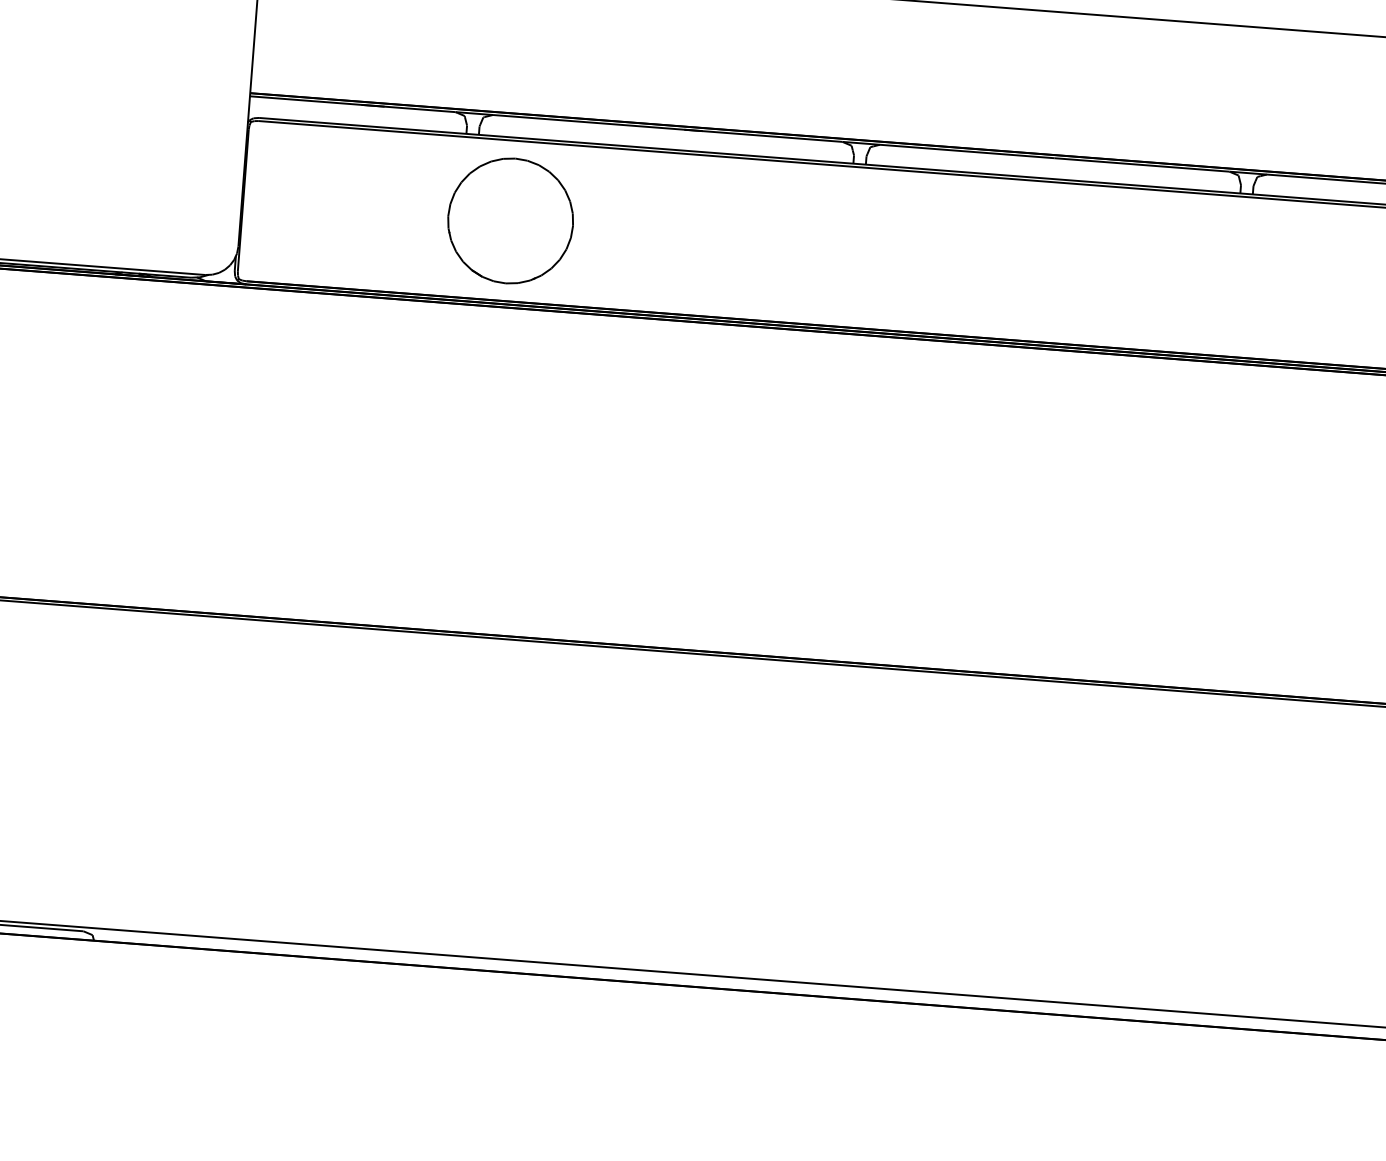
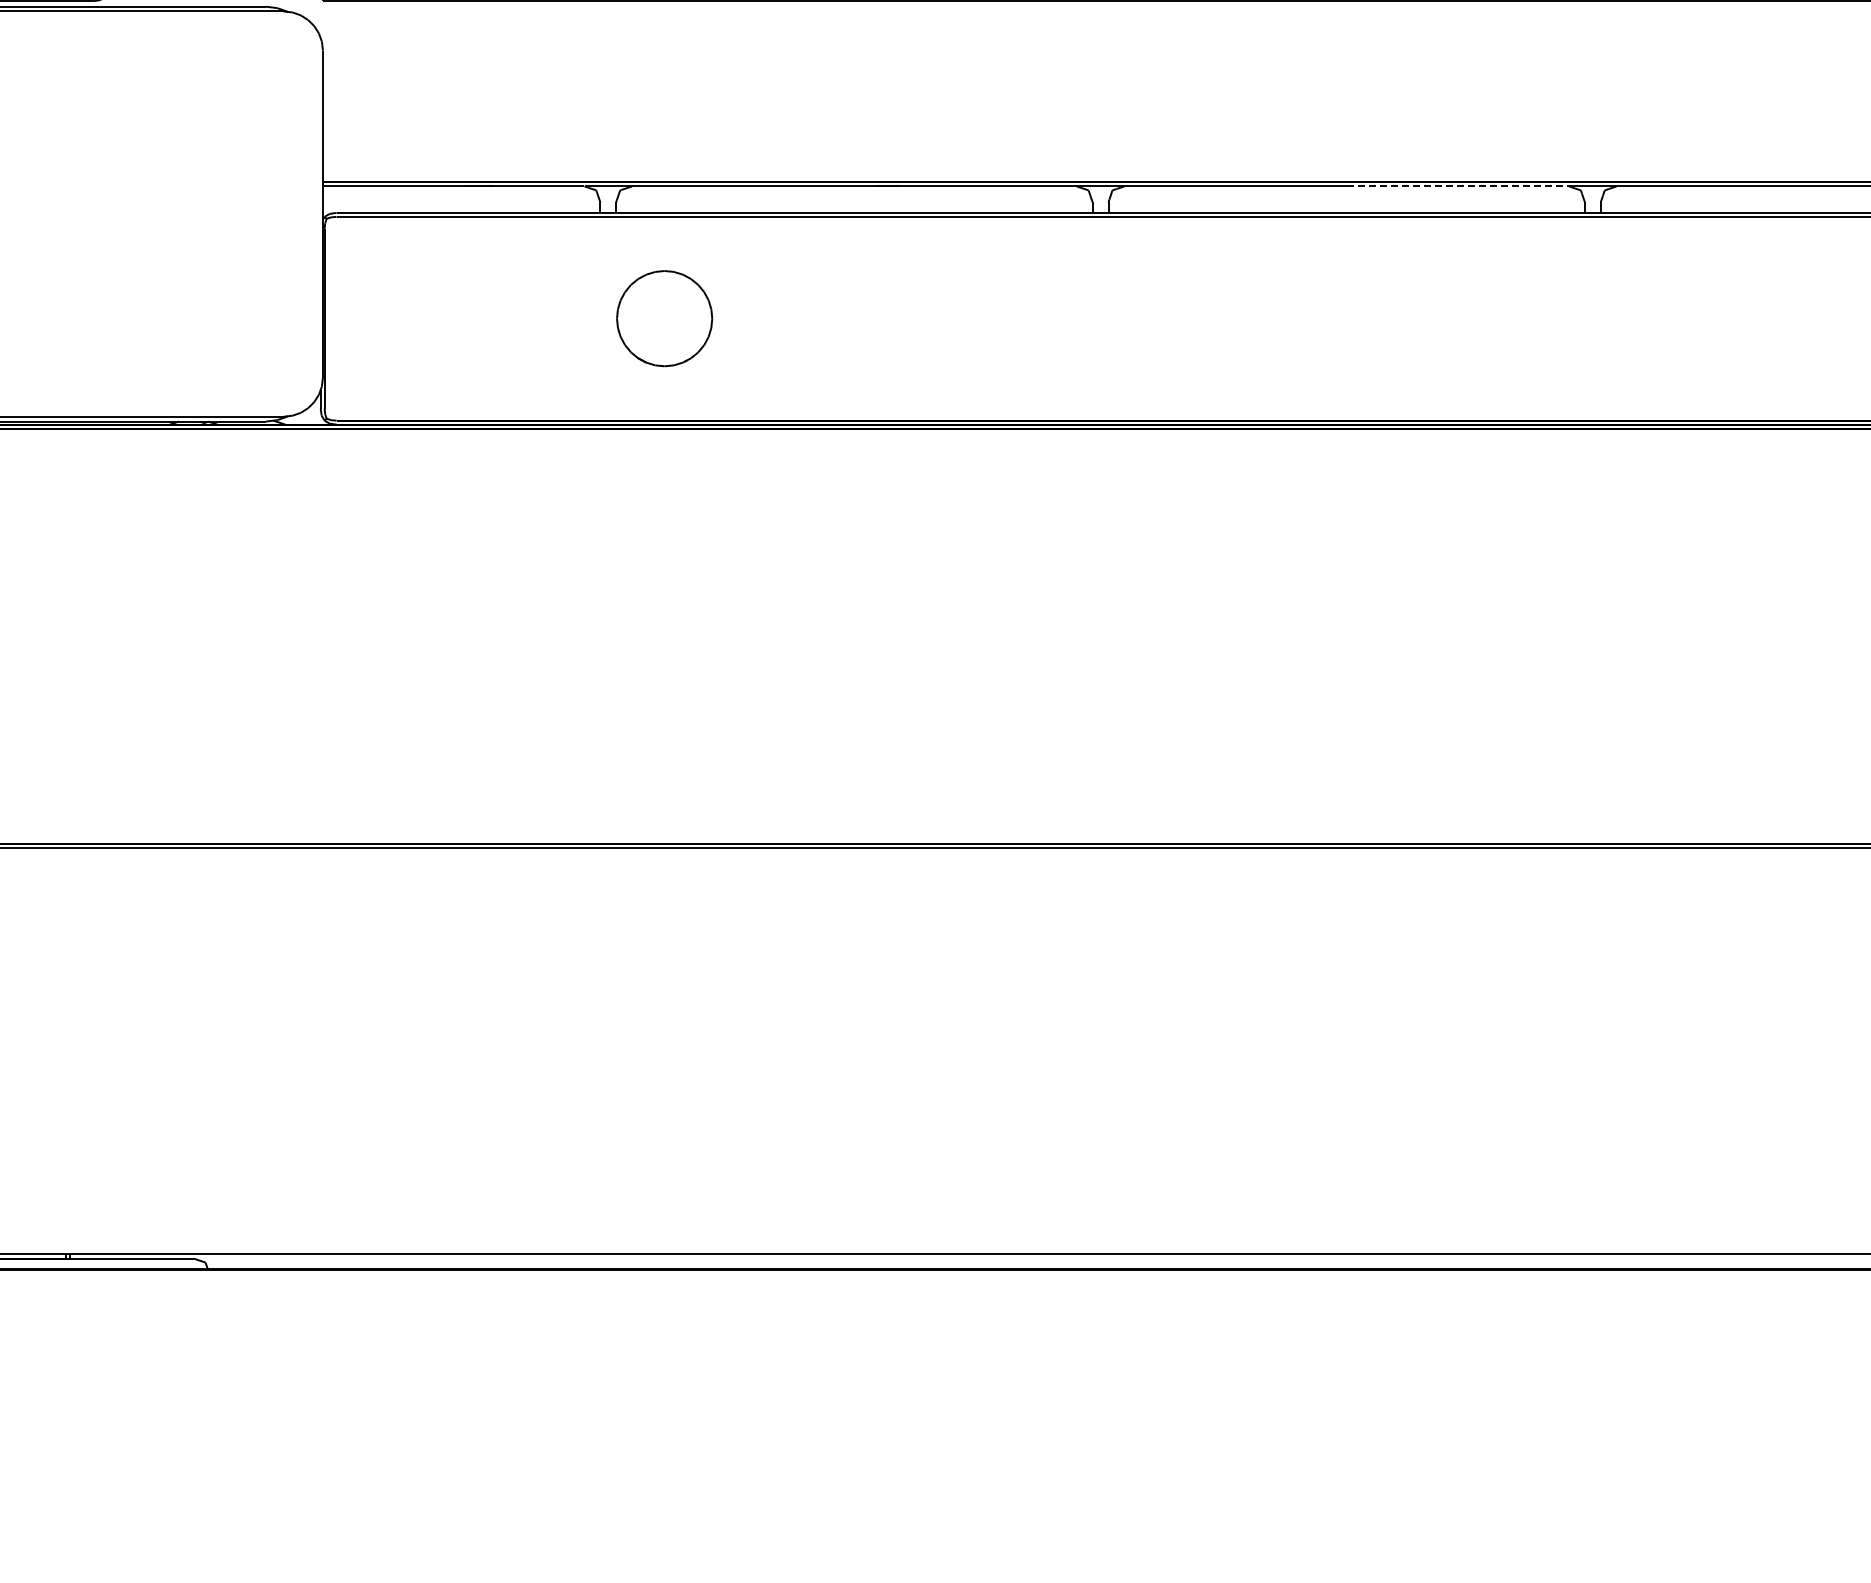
line: (1142, 165) -> (1458, 186), solid -> dashed
part: (510, 220) -> (664, 318), size x0.6

